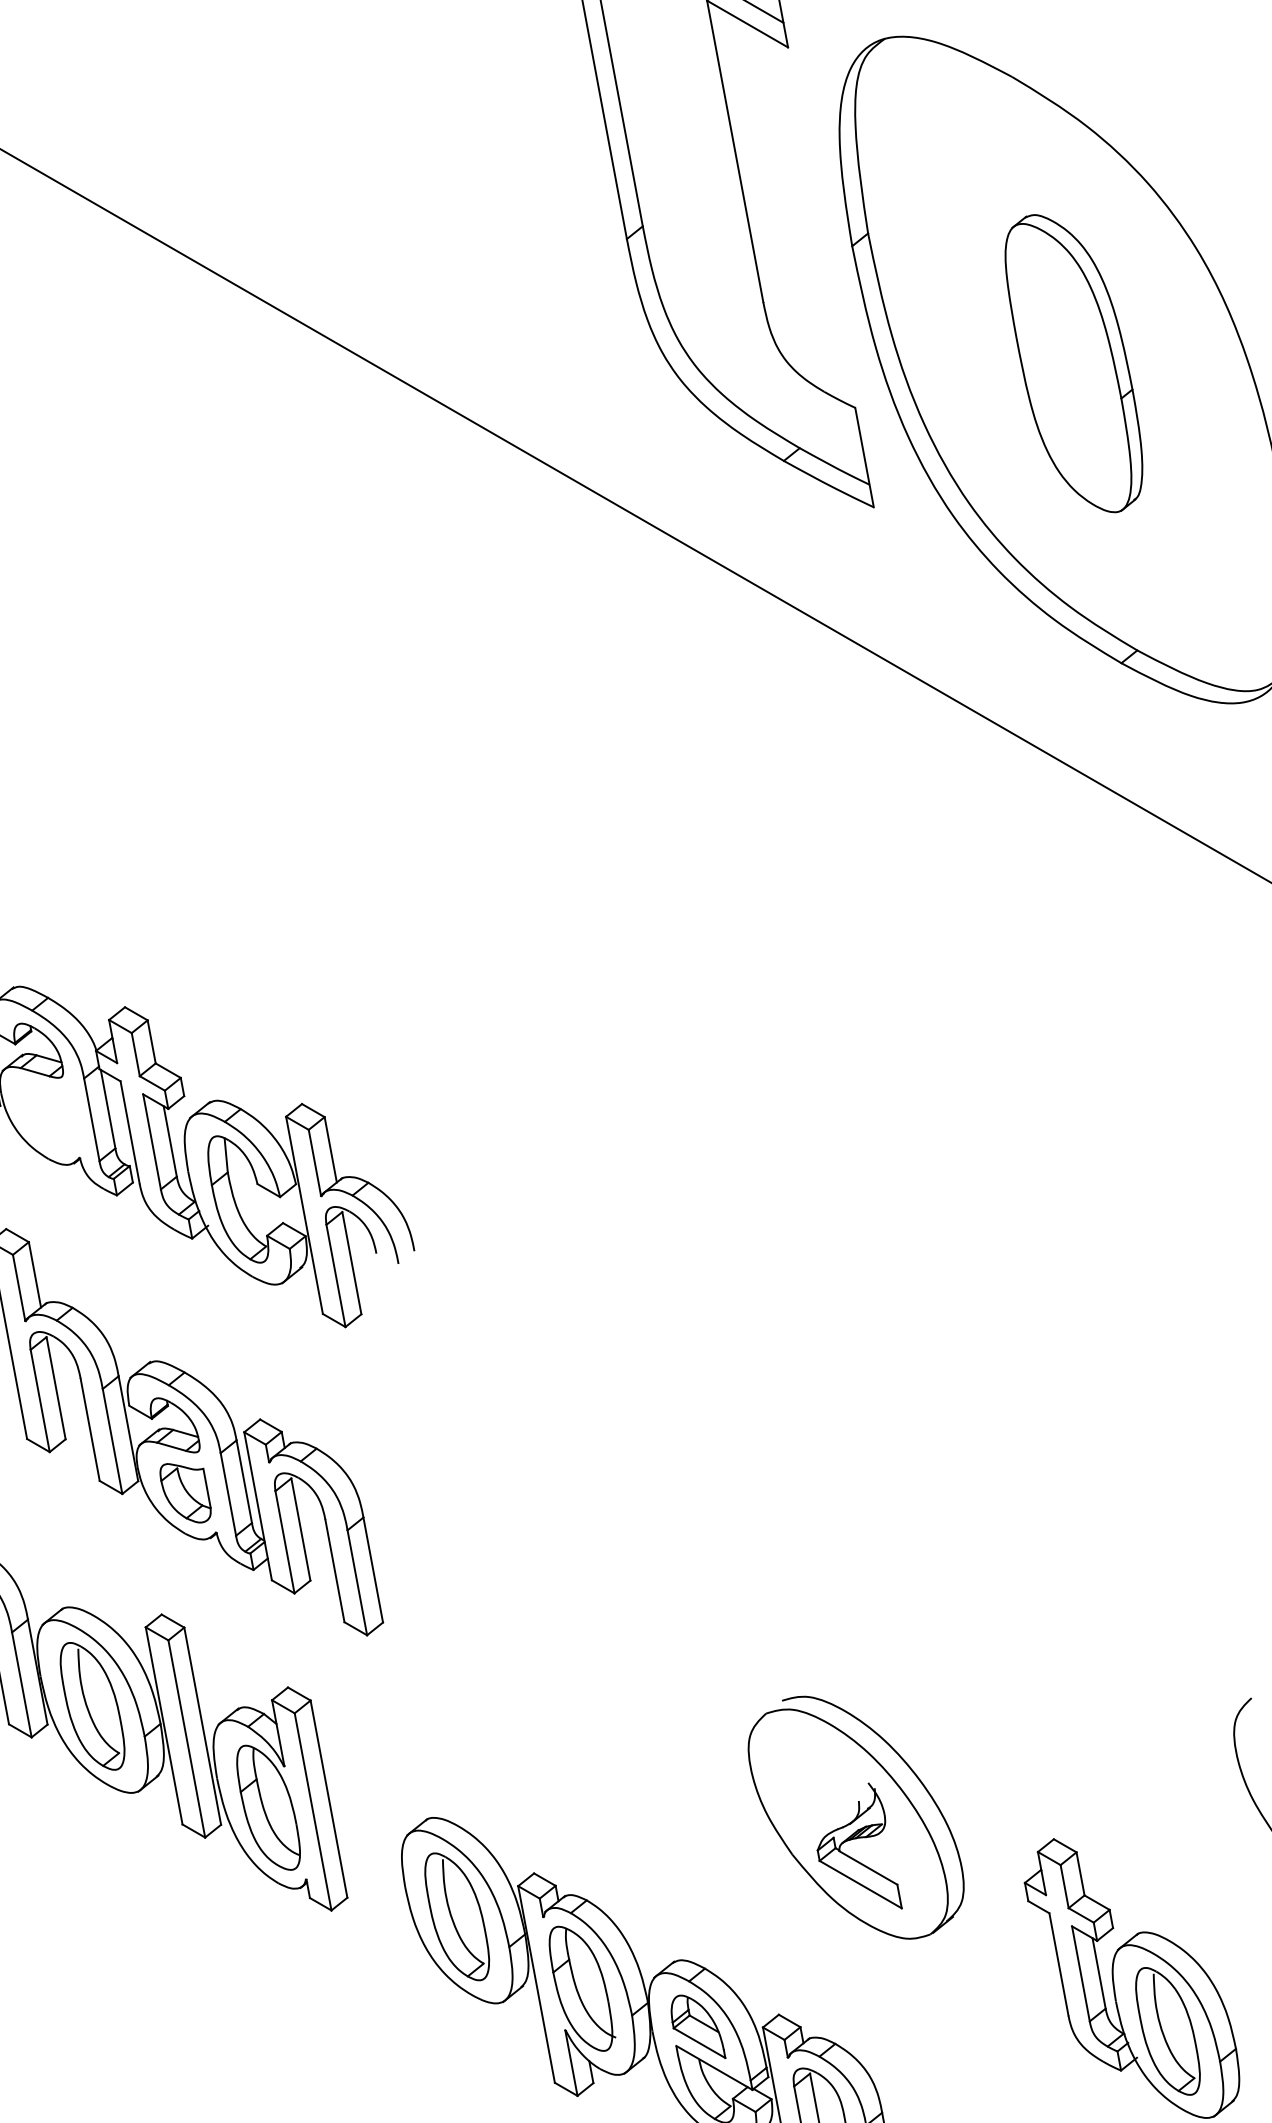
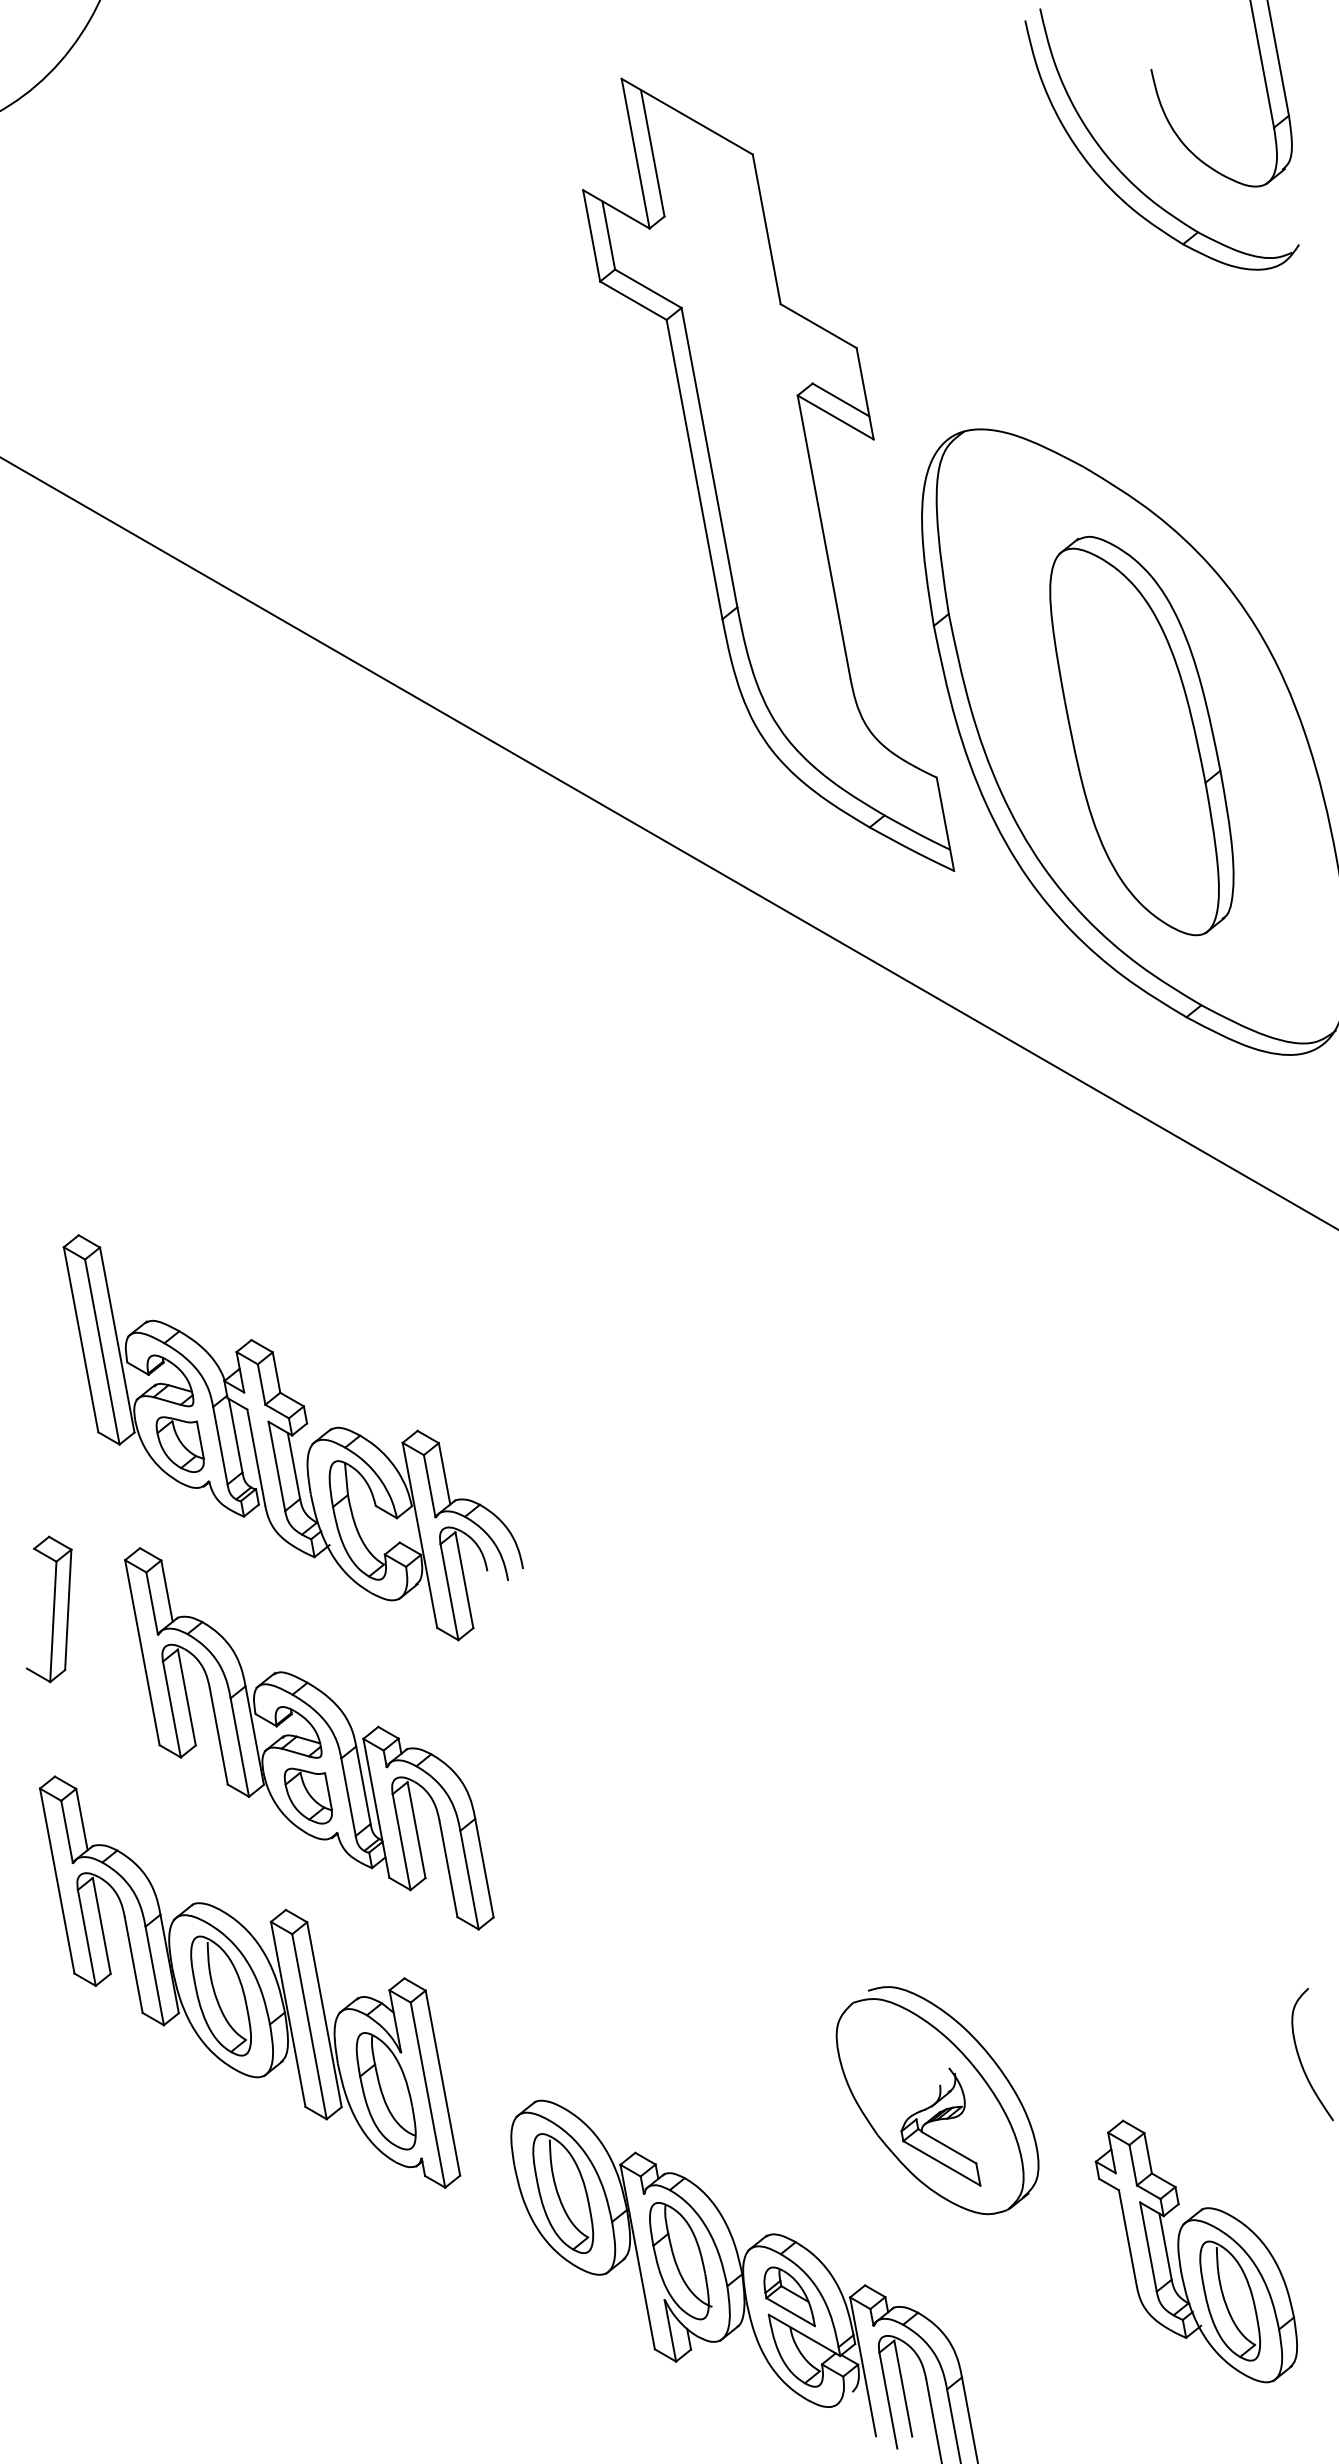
part: (1073, 364) -> (1141, 736), size x1.43
part: (48, 1118) -> (179, 1444), added

